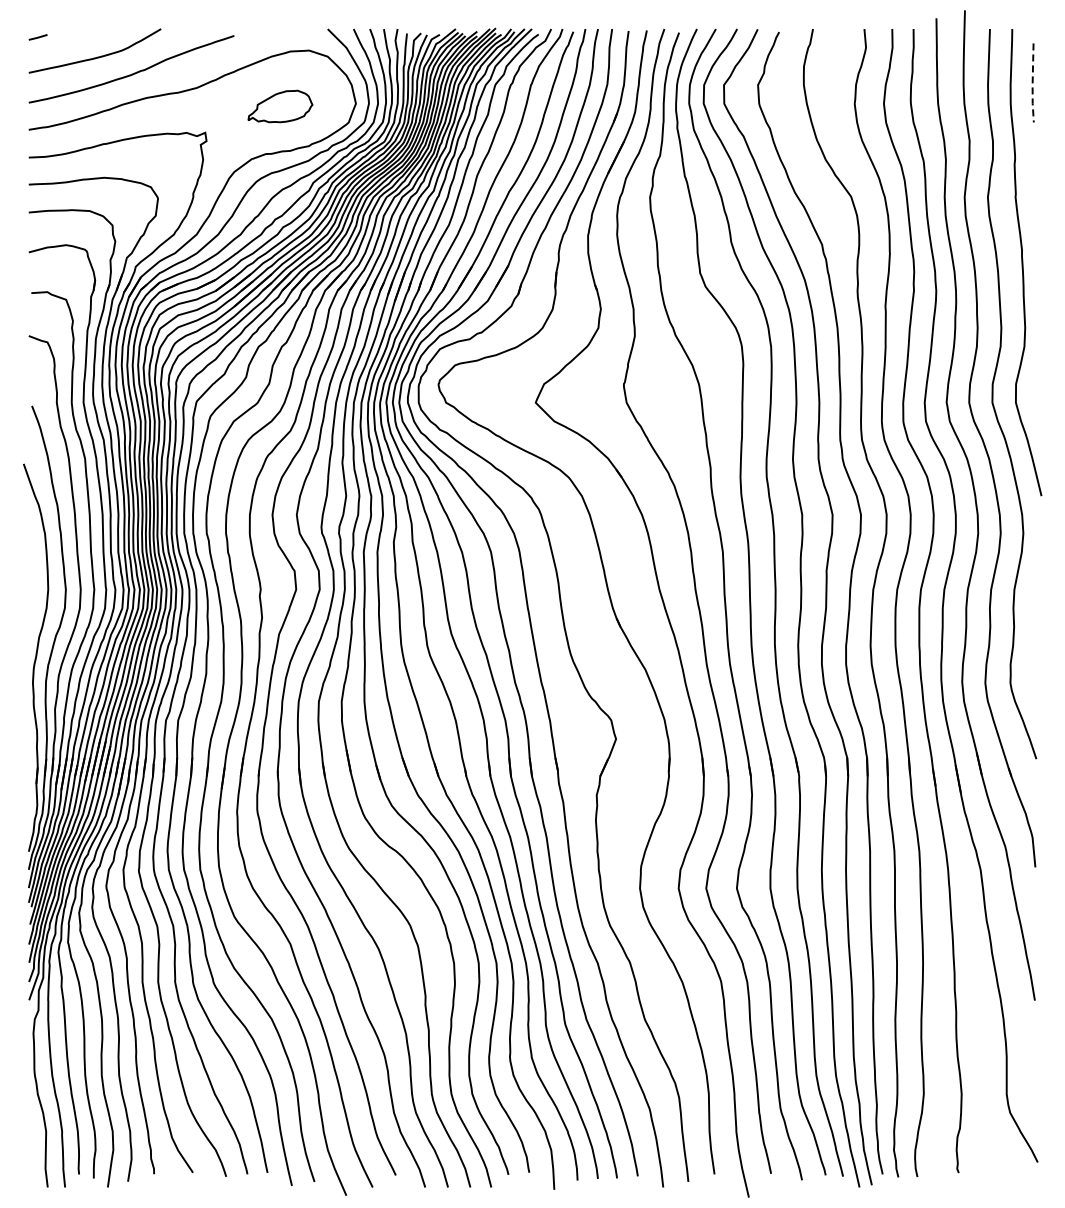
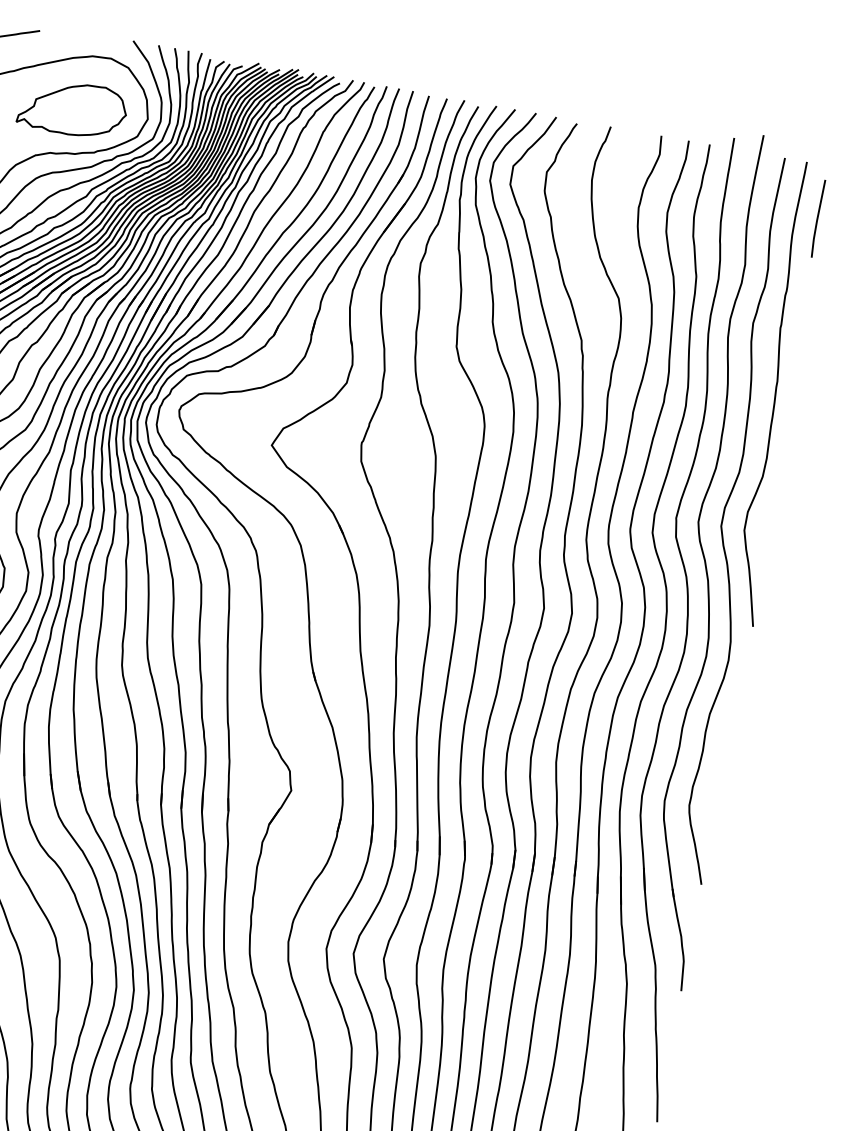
line: (1032, 84) -> (817, 220), dashed -> solid
part: (280, 106) -> (73, 108), size x1.67

